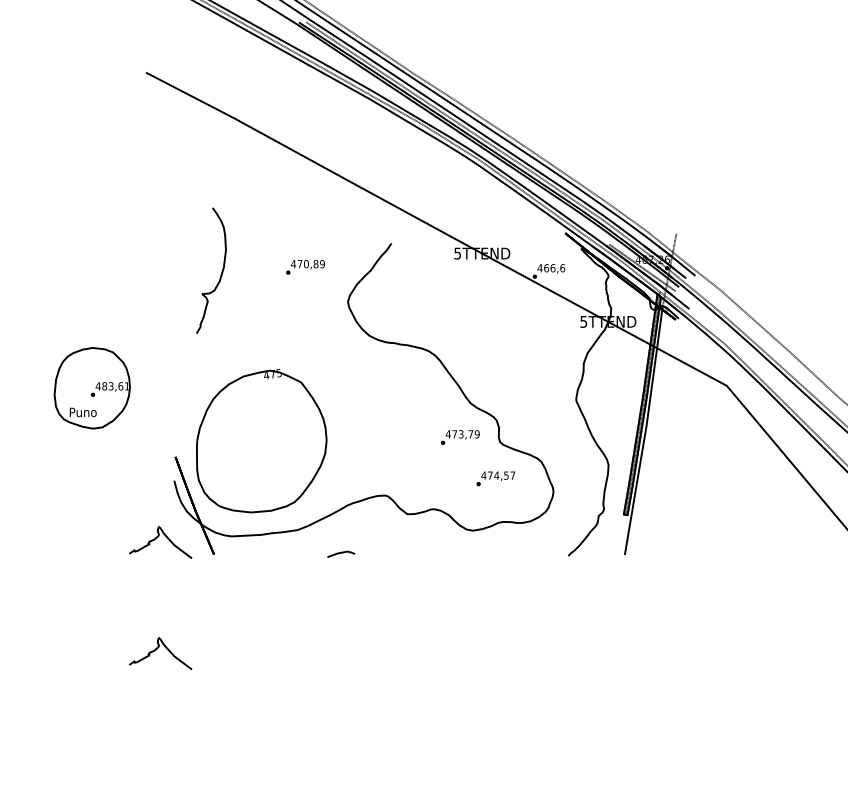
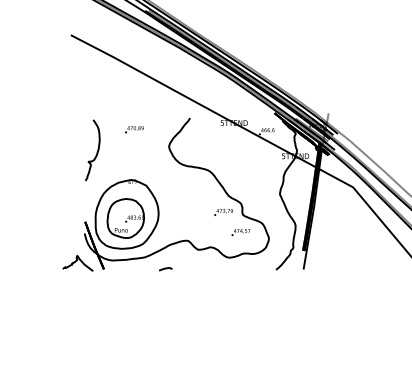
text: (305, 266) -> (134, 129), moved
curve: (219, 274) -> (96, 152), moved
part: (91, 388) -> (125, 218), moved
curve: (159, 649) -> (77, 315), removed

